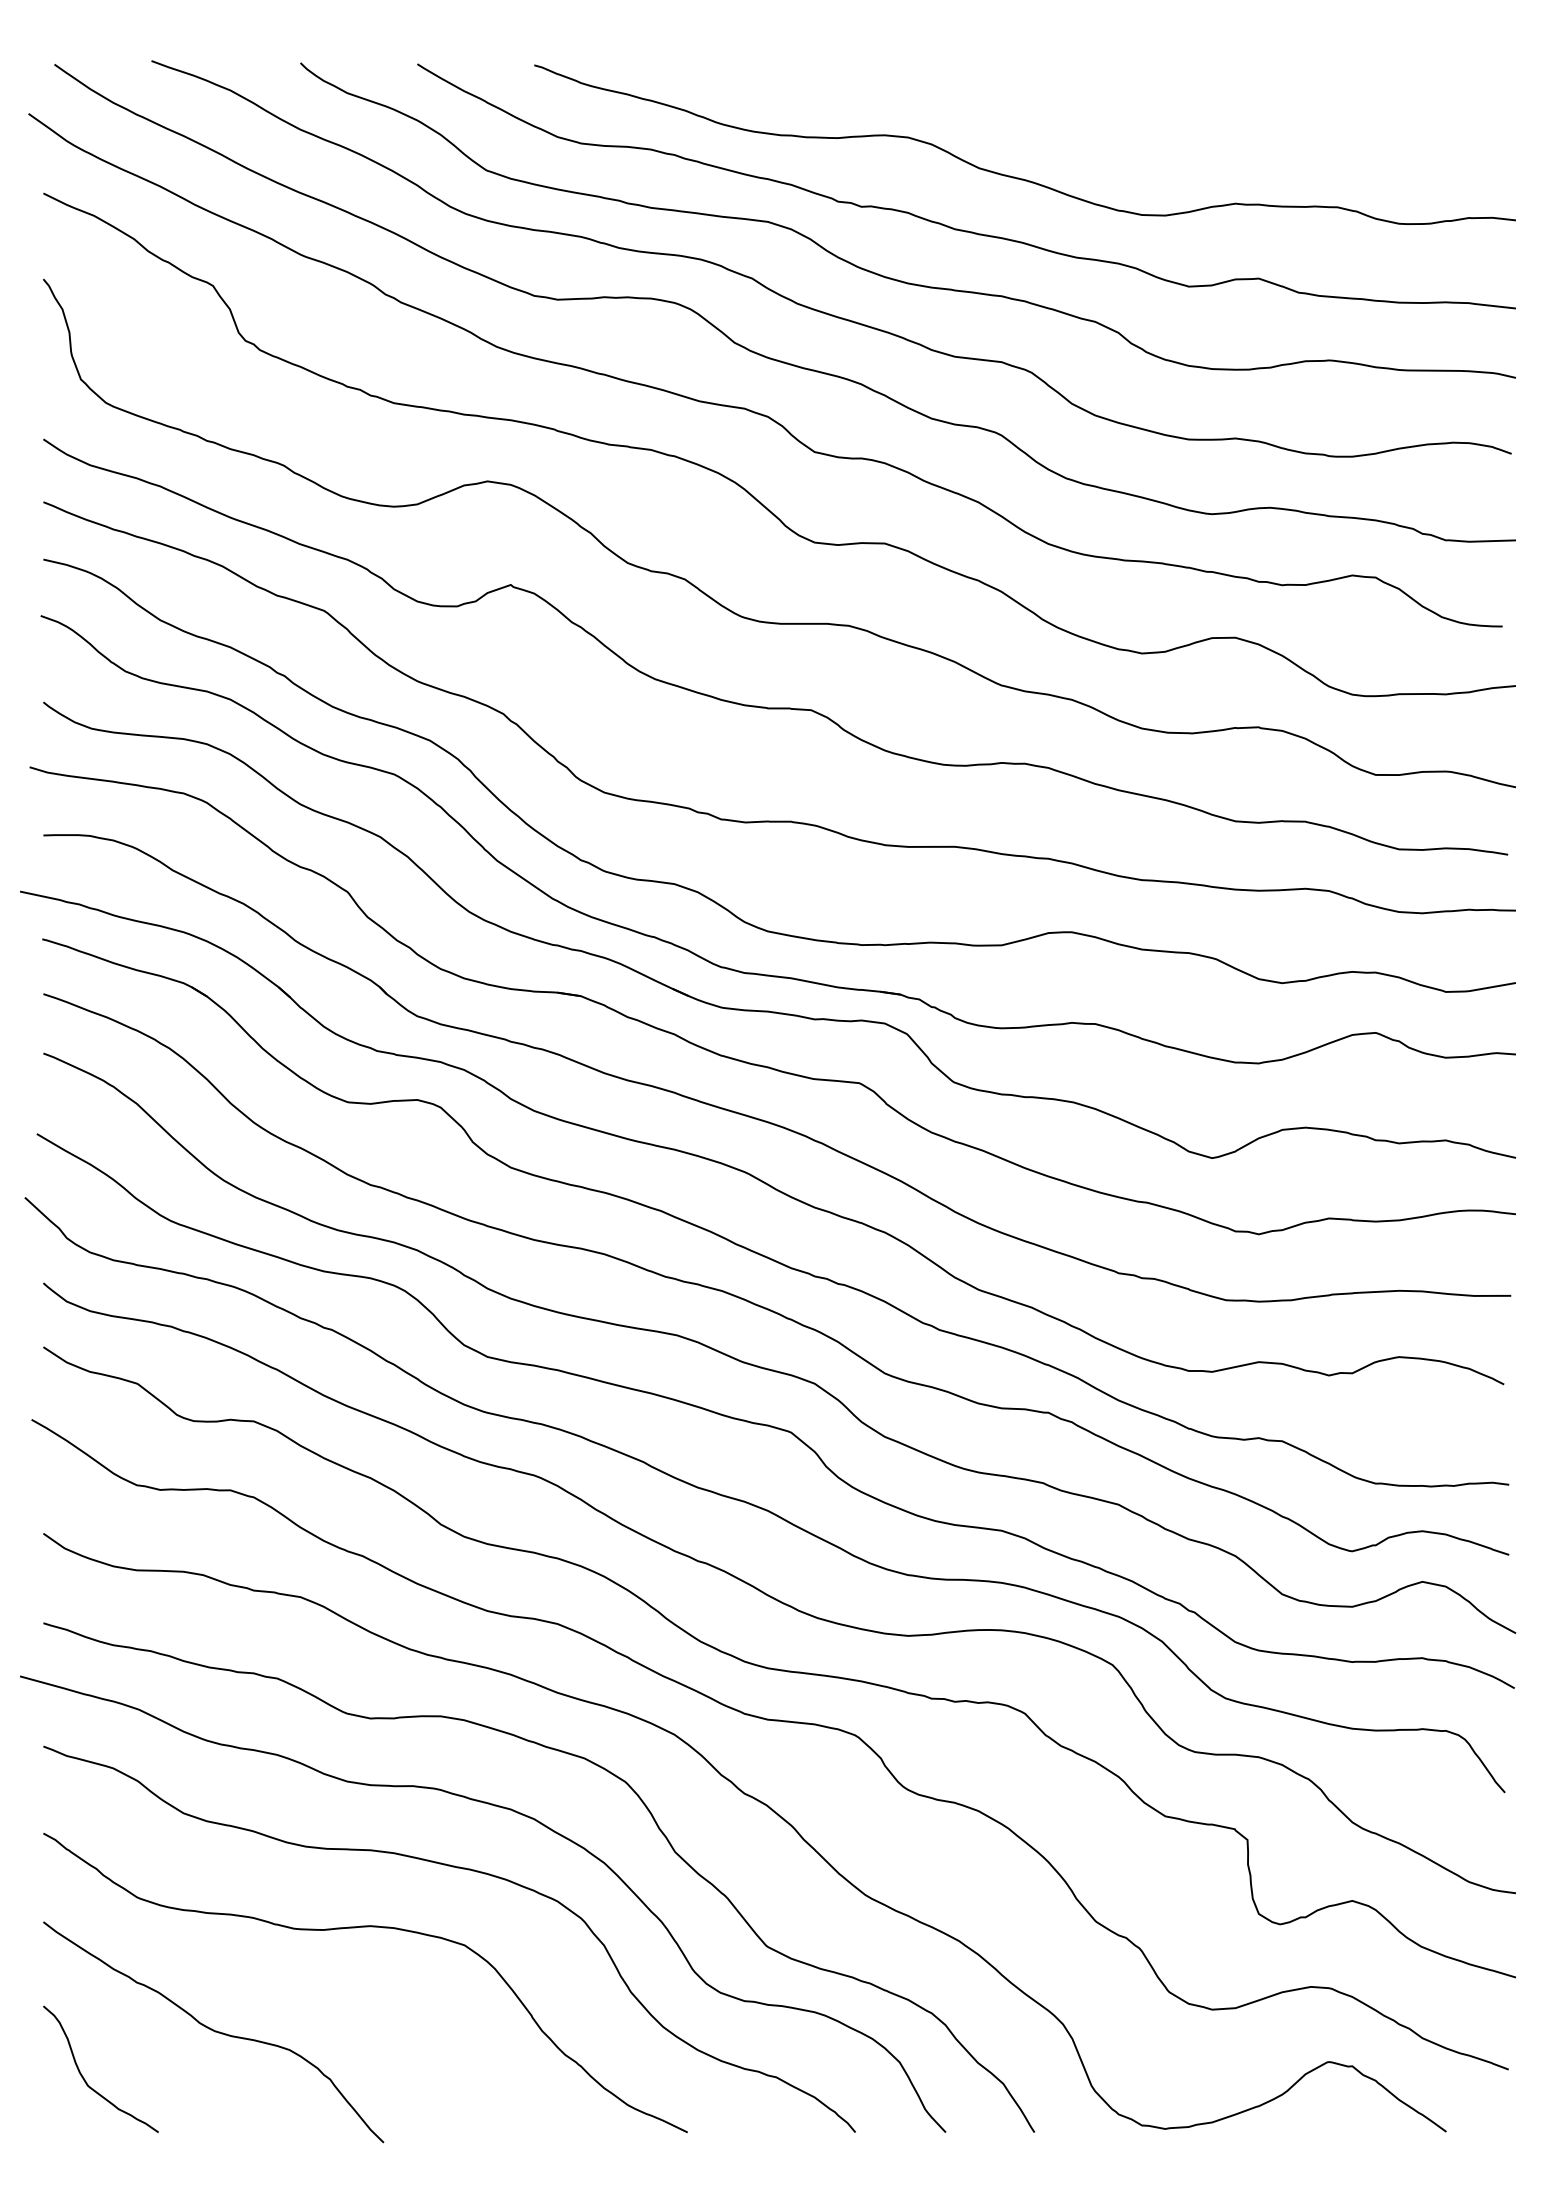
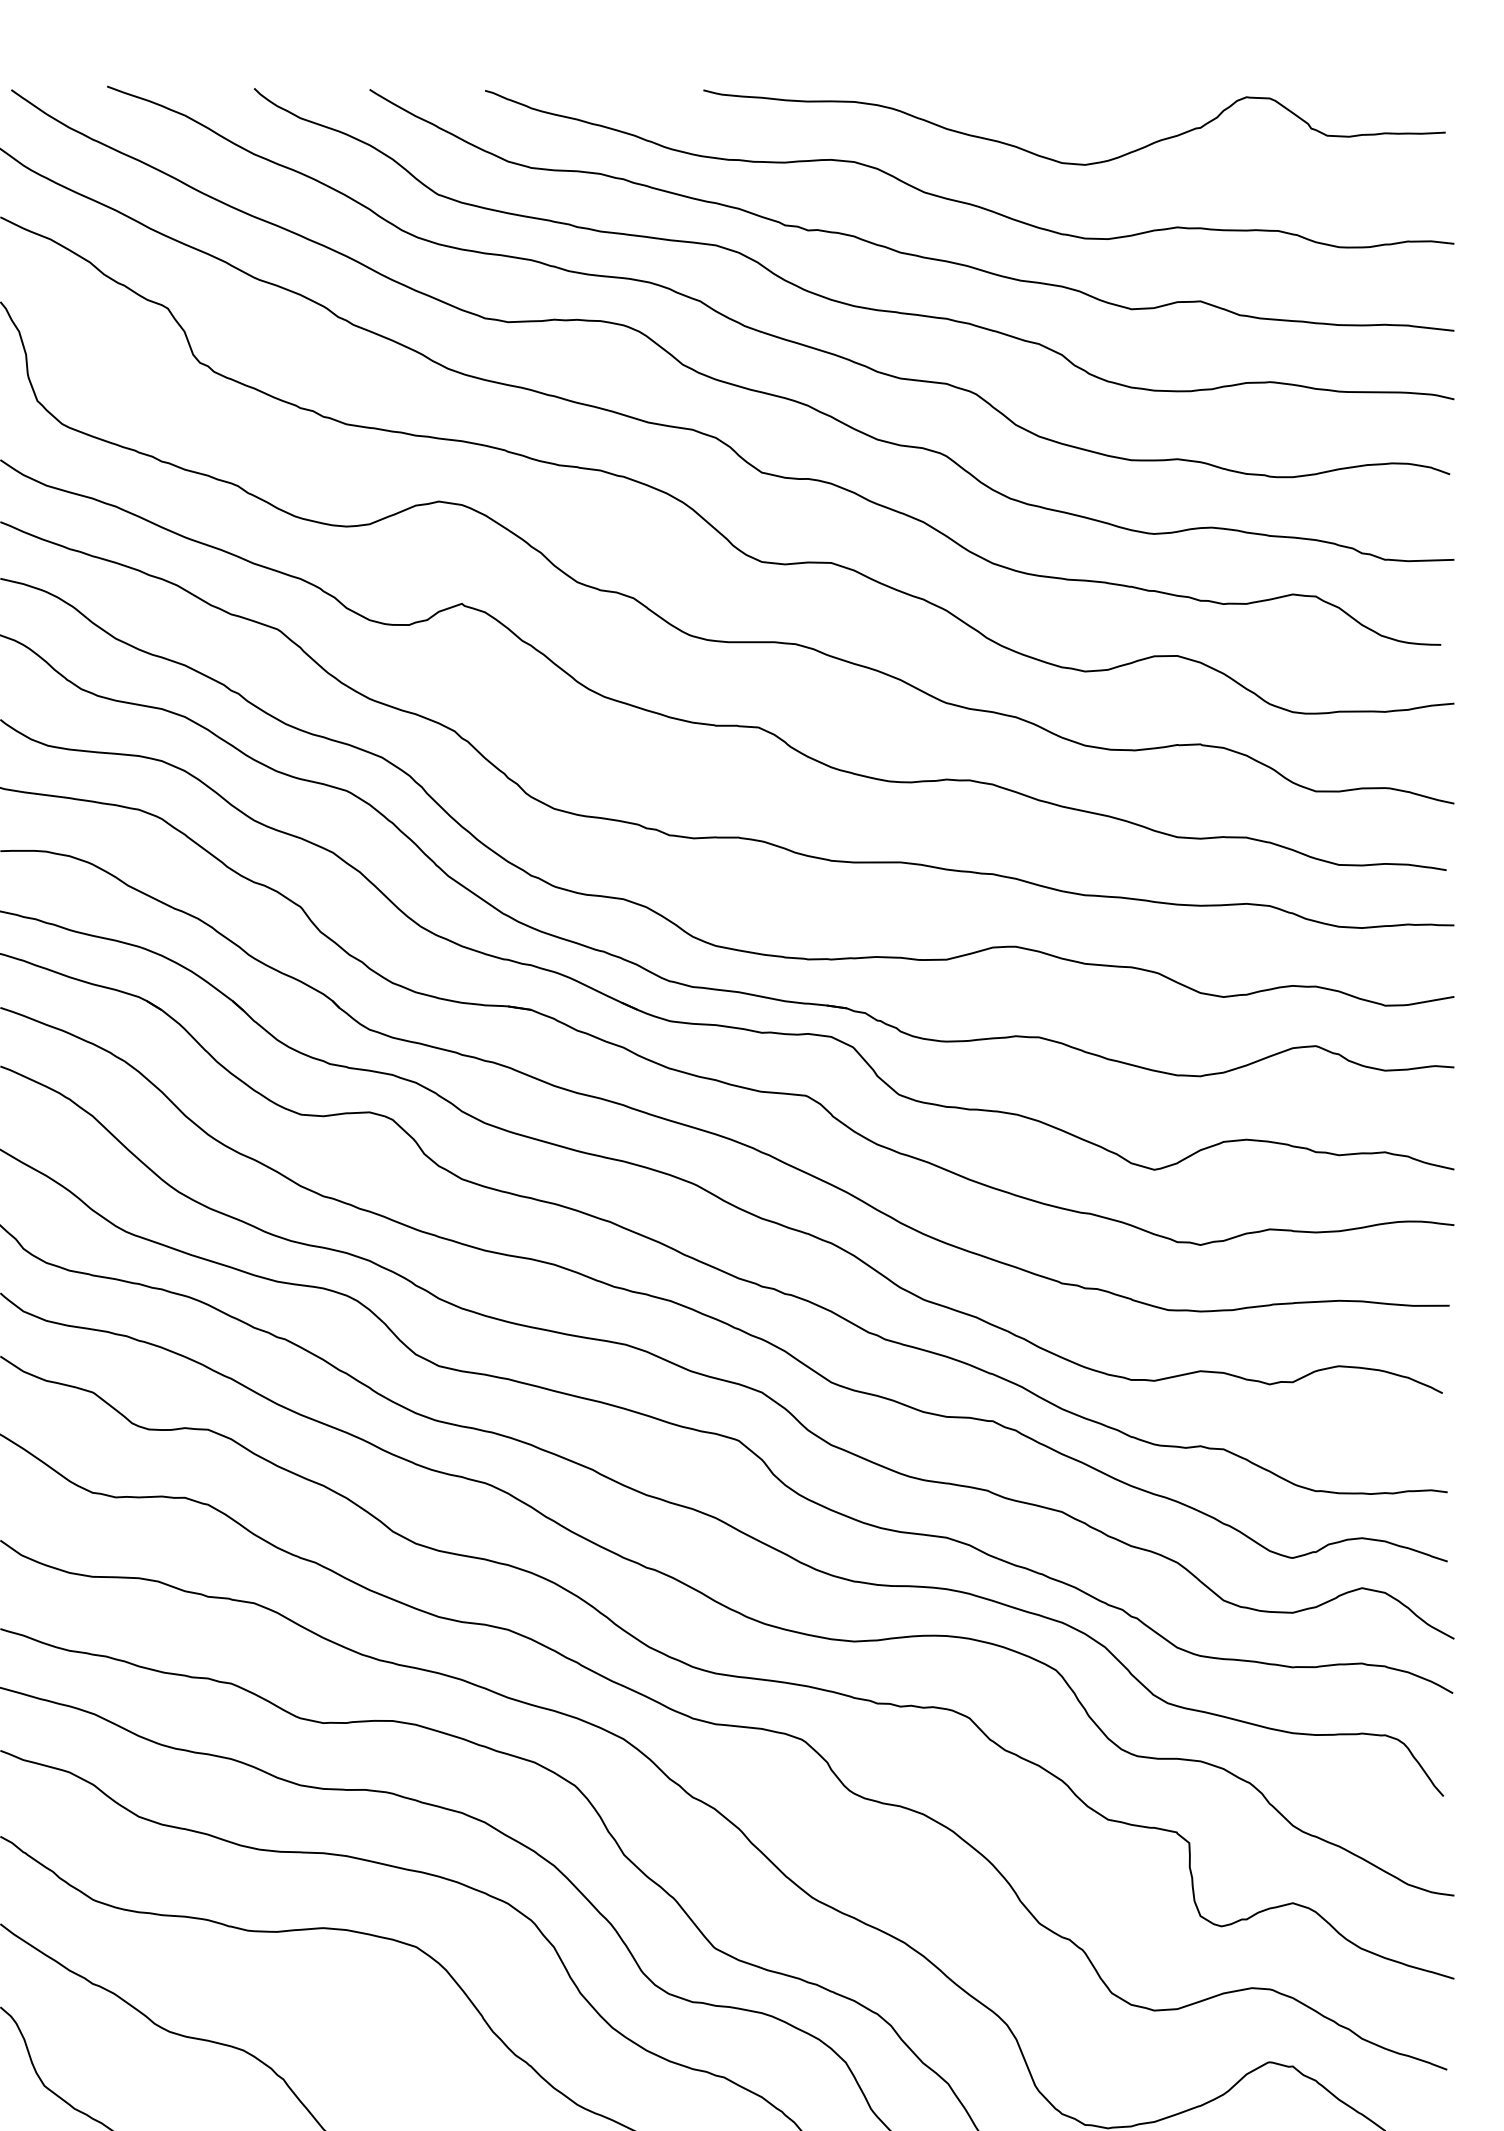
curve: (1131, 138) -> (1074, 163), added

